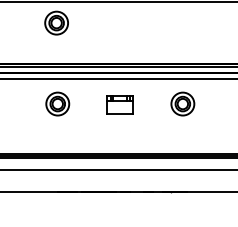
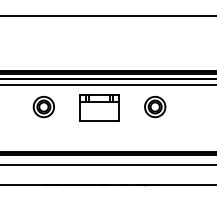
part: (56, 22) -> (42, 34), removed
part: (120, 104) -> (99, 107), size x1.67

